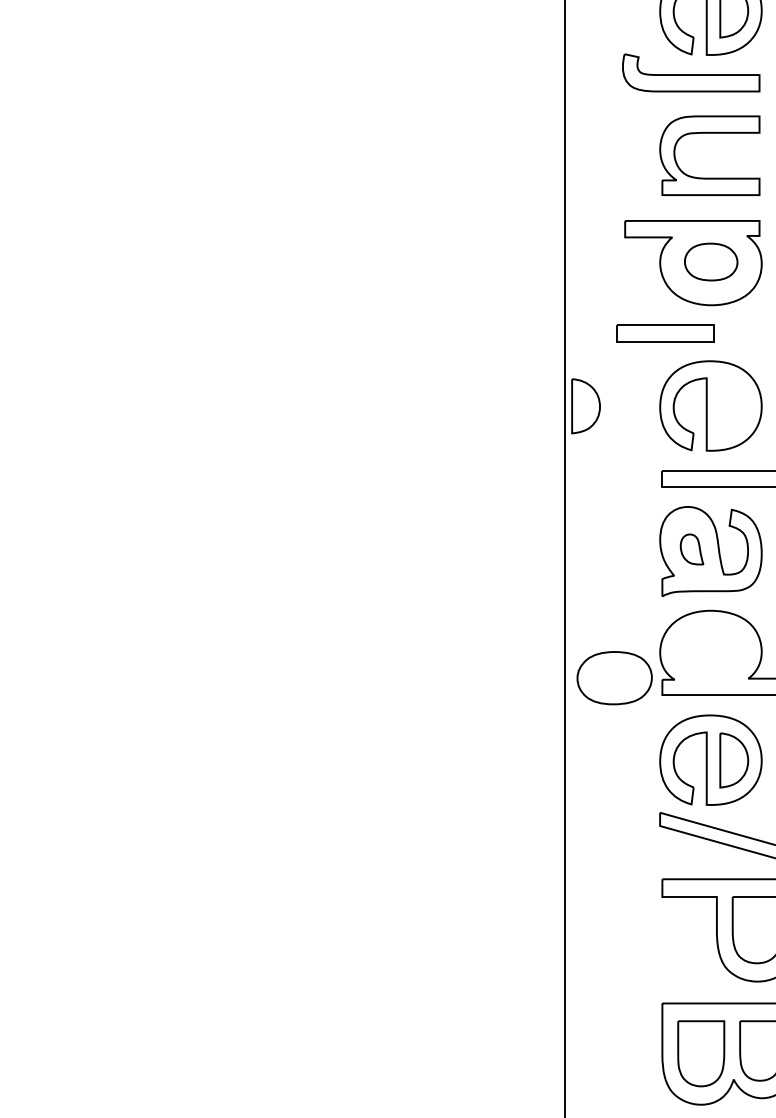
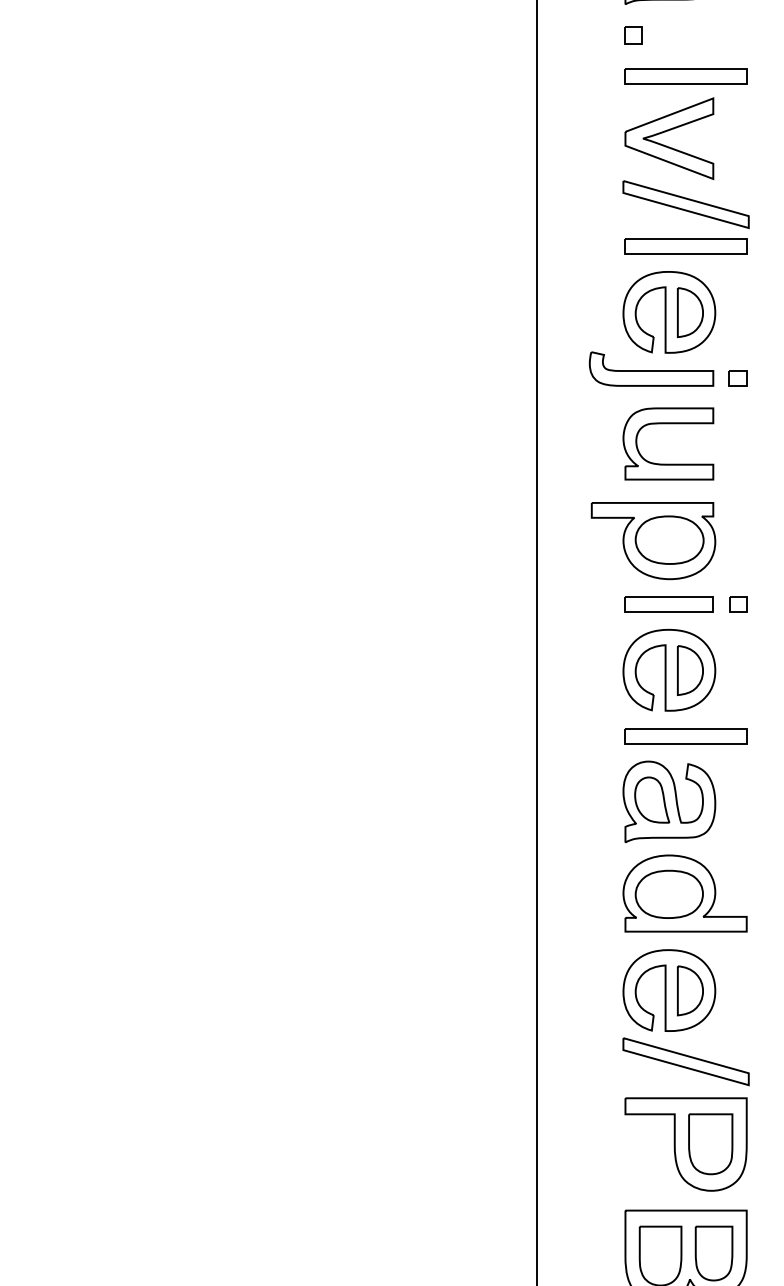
part: (711, 261) -> (669, 539), size x1.43
part: (664, 333) -> (668, 604), moved
part: (586, 406) -> (690, 670), moved
part: (692, 548) -> (652, 799), size x1.67
part: (613, 677) -> (668, 893), moved

